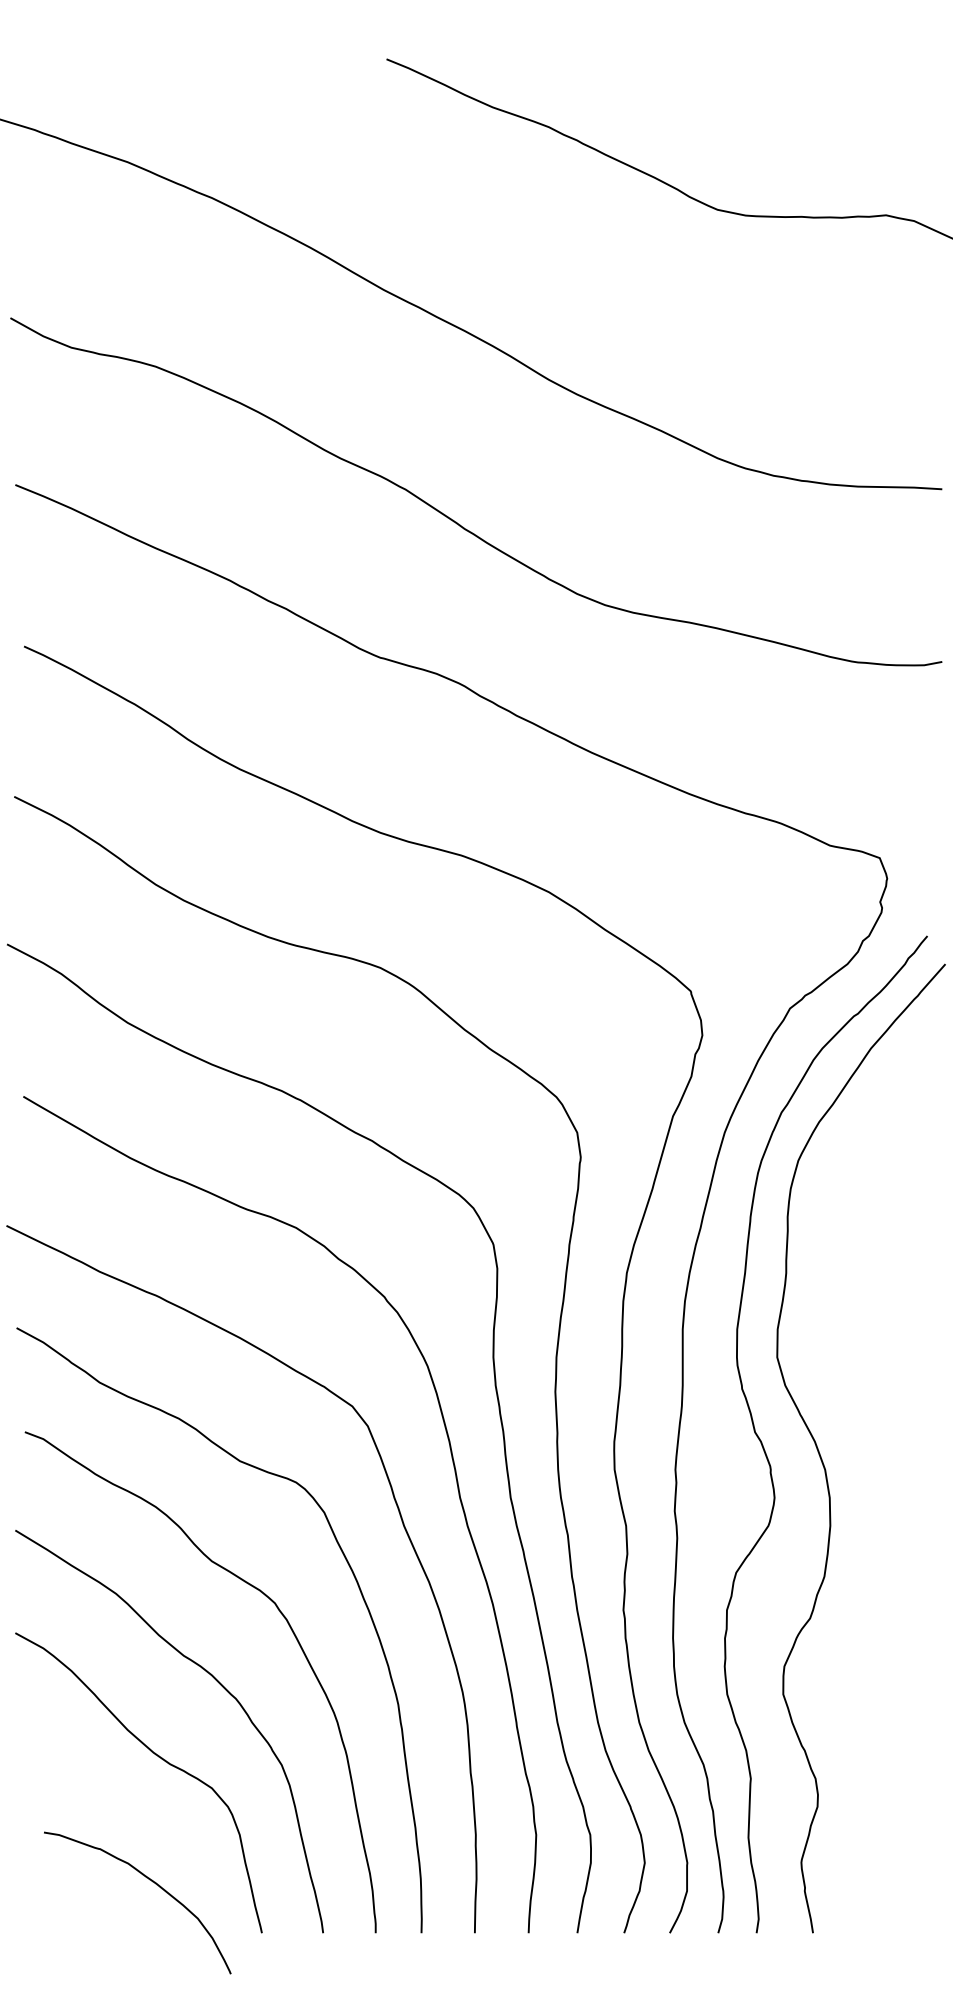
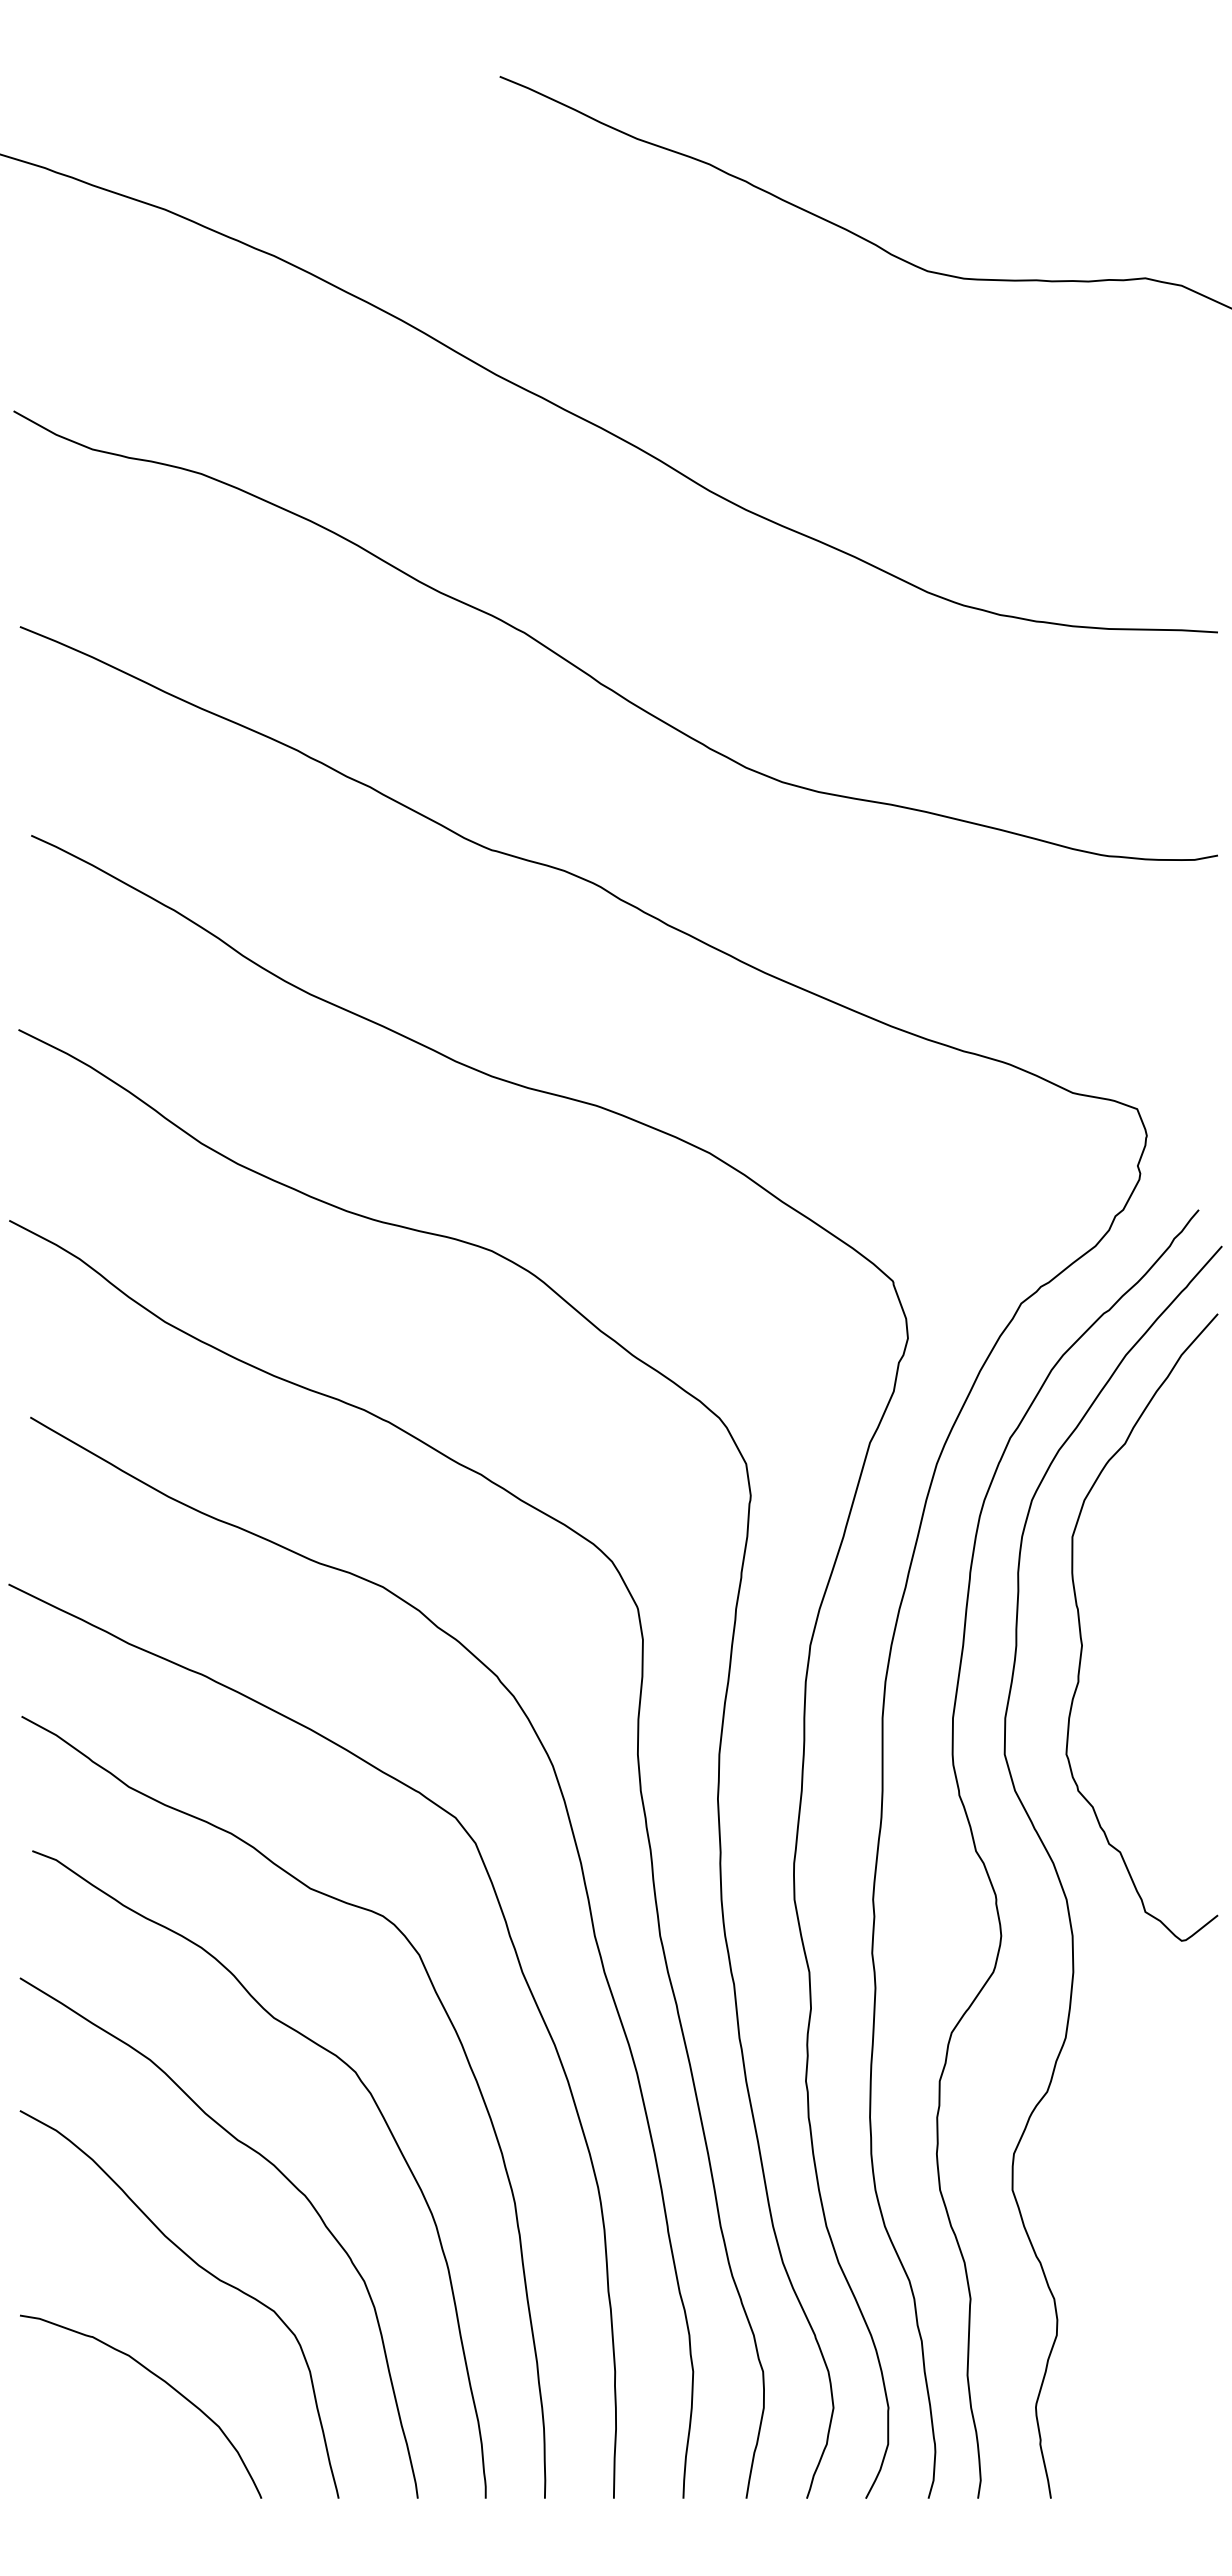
curve: (836, 1262) -> (1081, 1631), added
curve: (151, 1881) -> (158, 2378), moved

